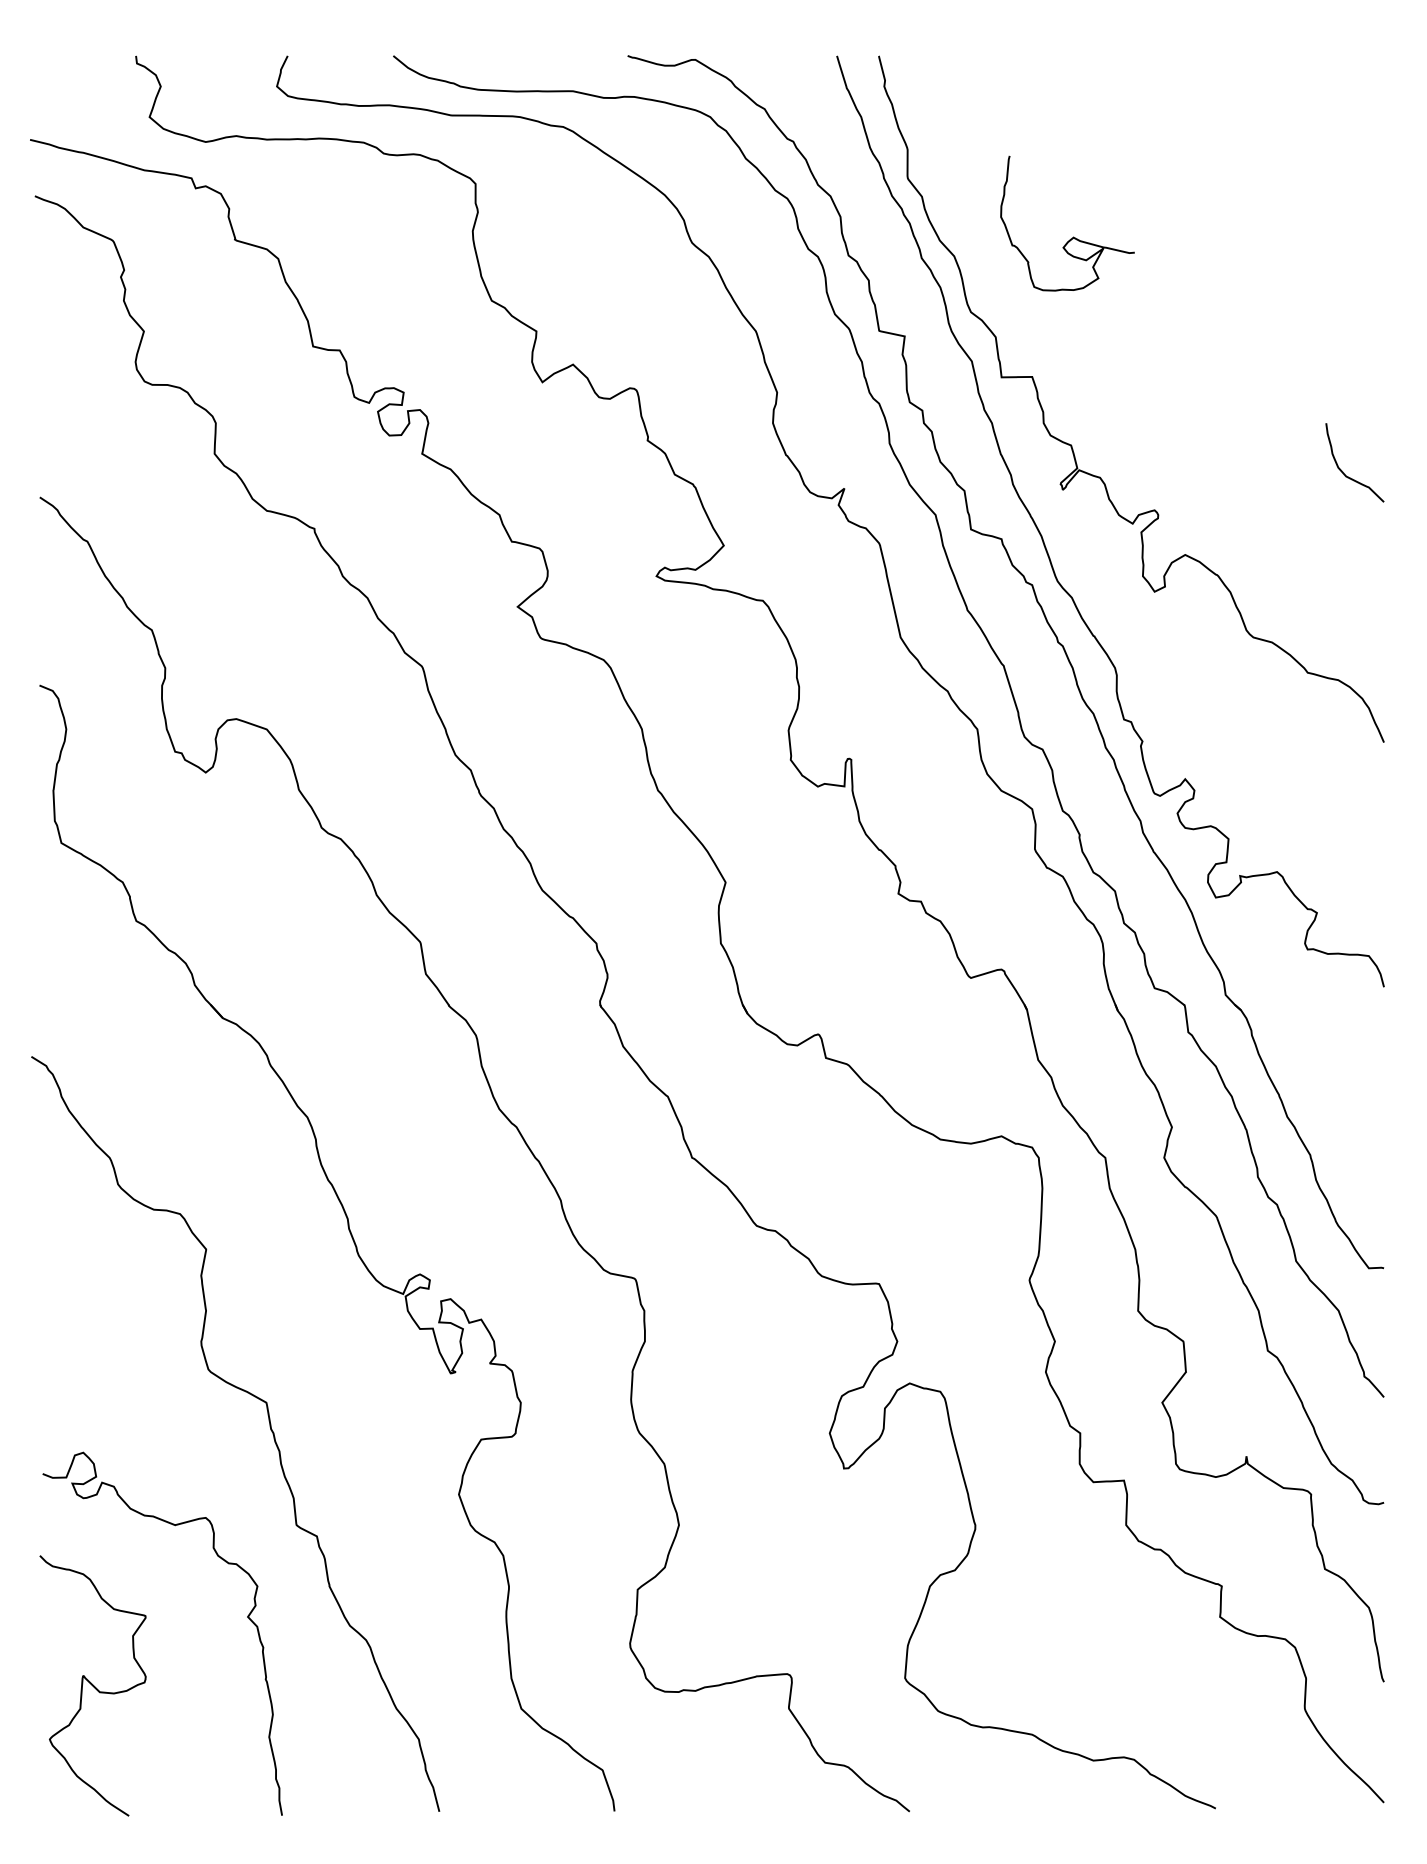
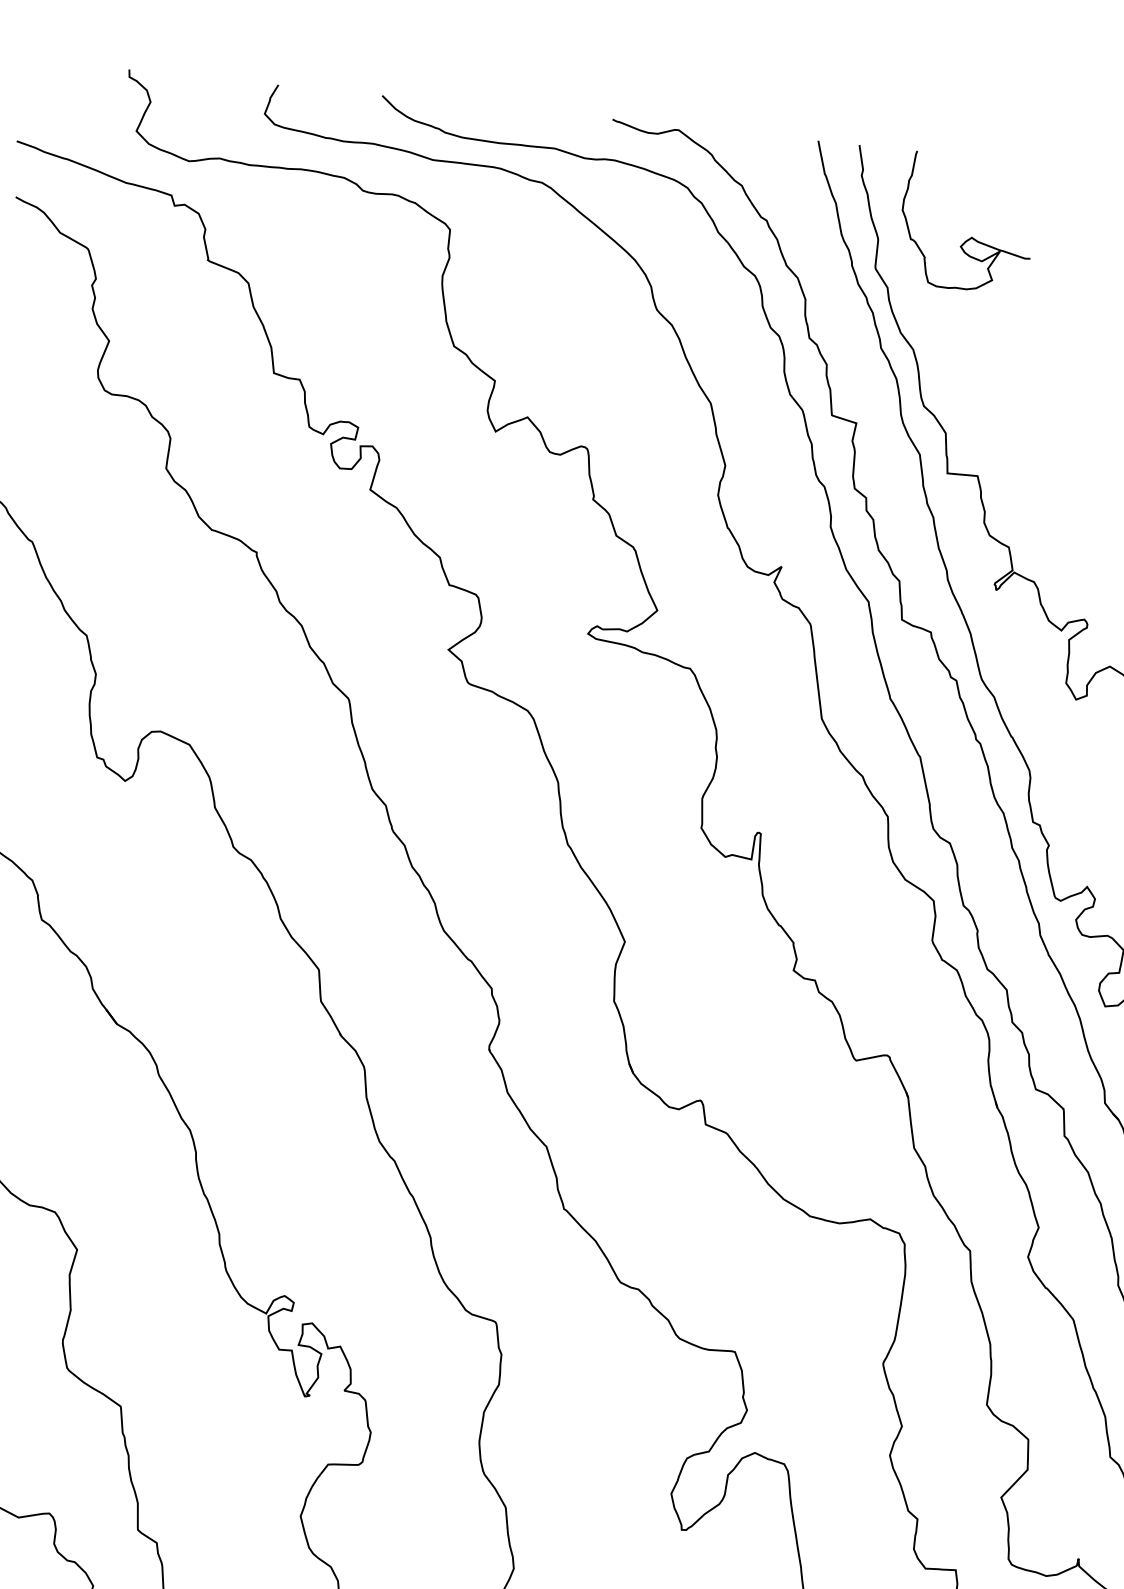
curve: (1073, 236) -> (971, 236), moved

